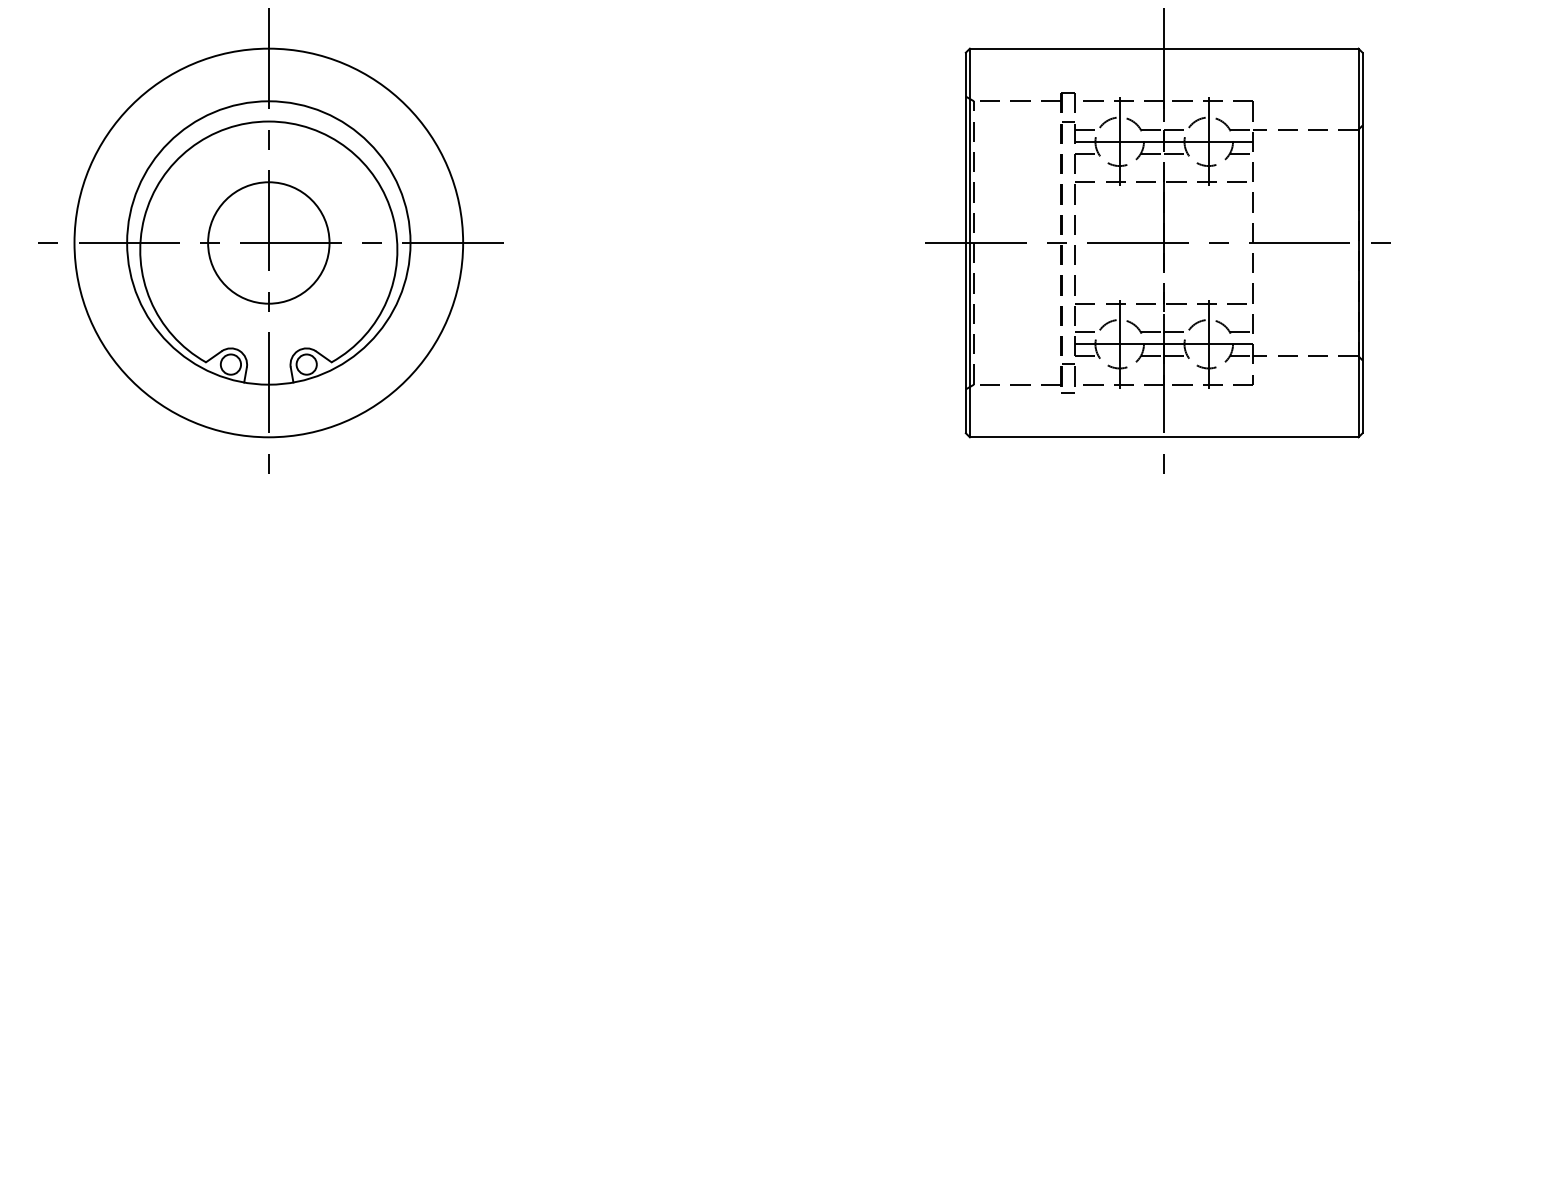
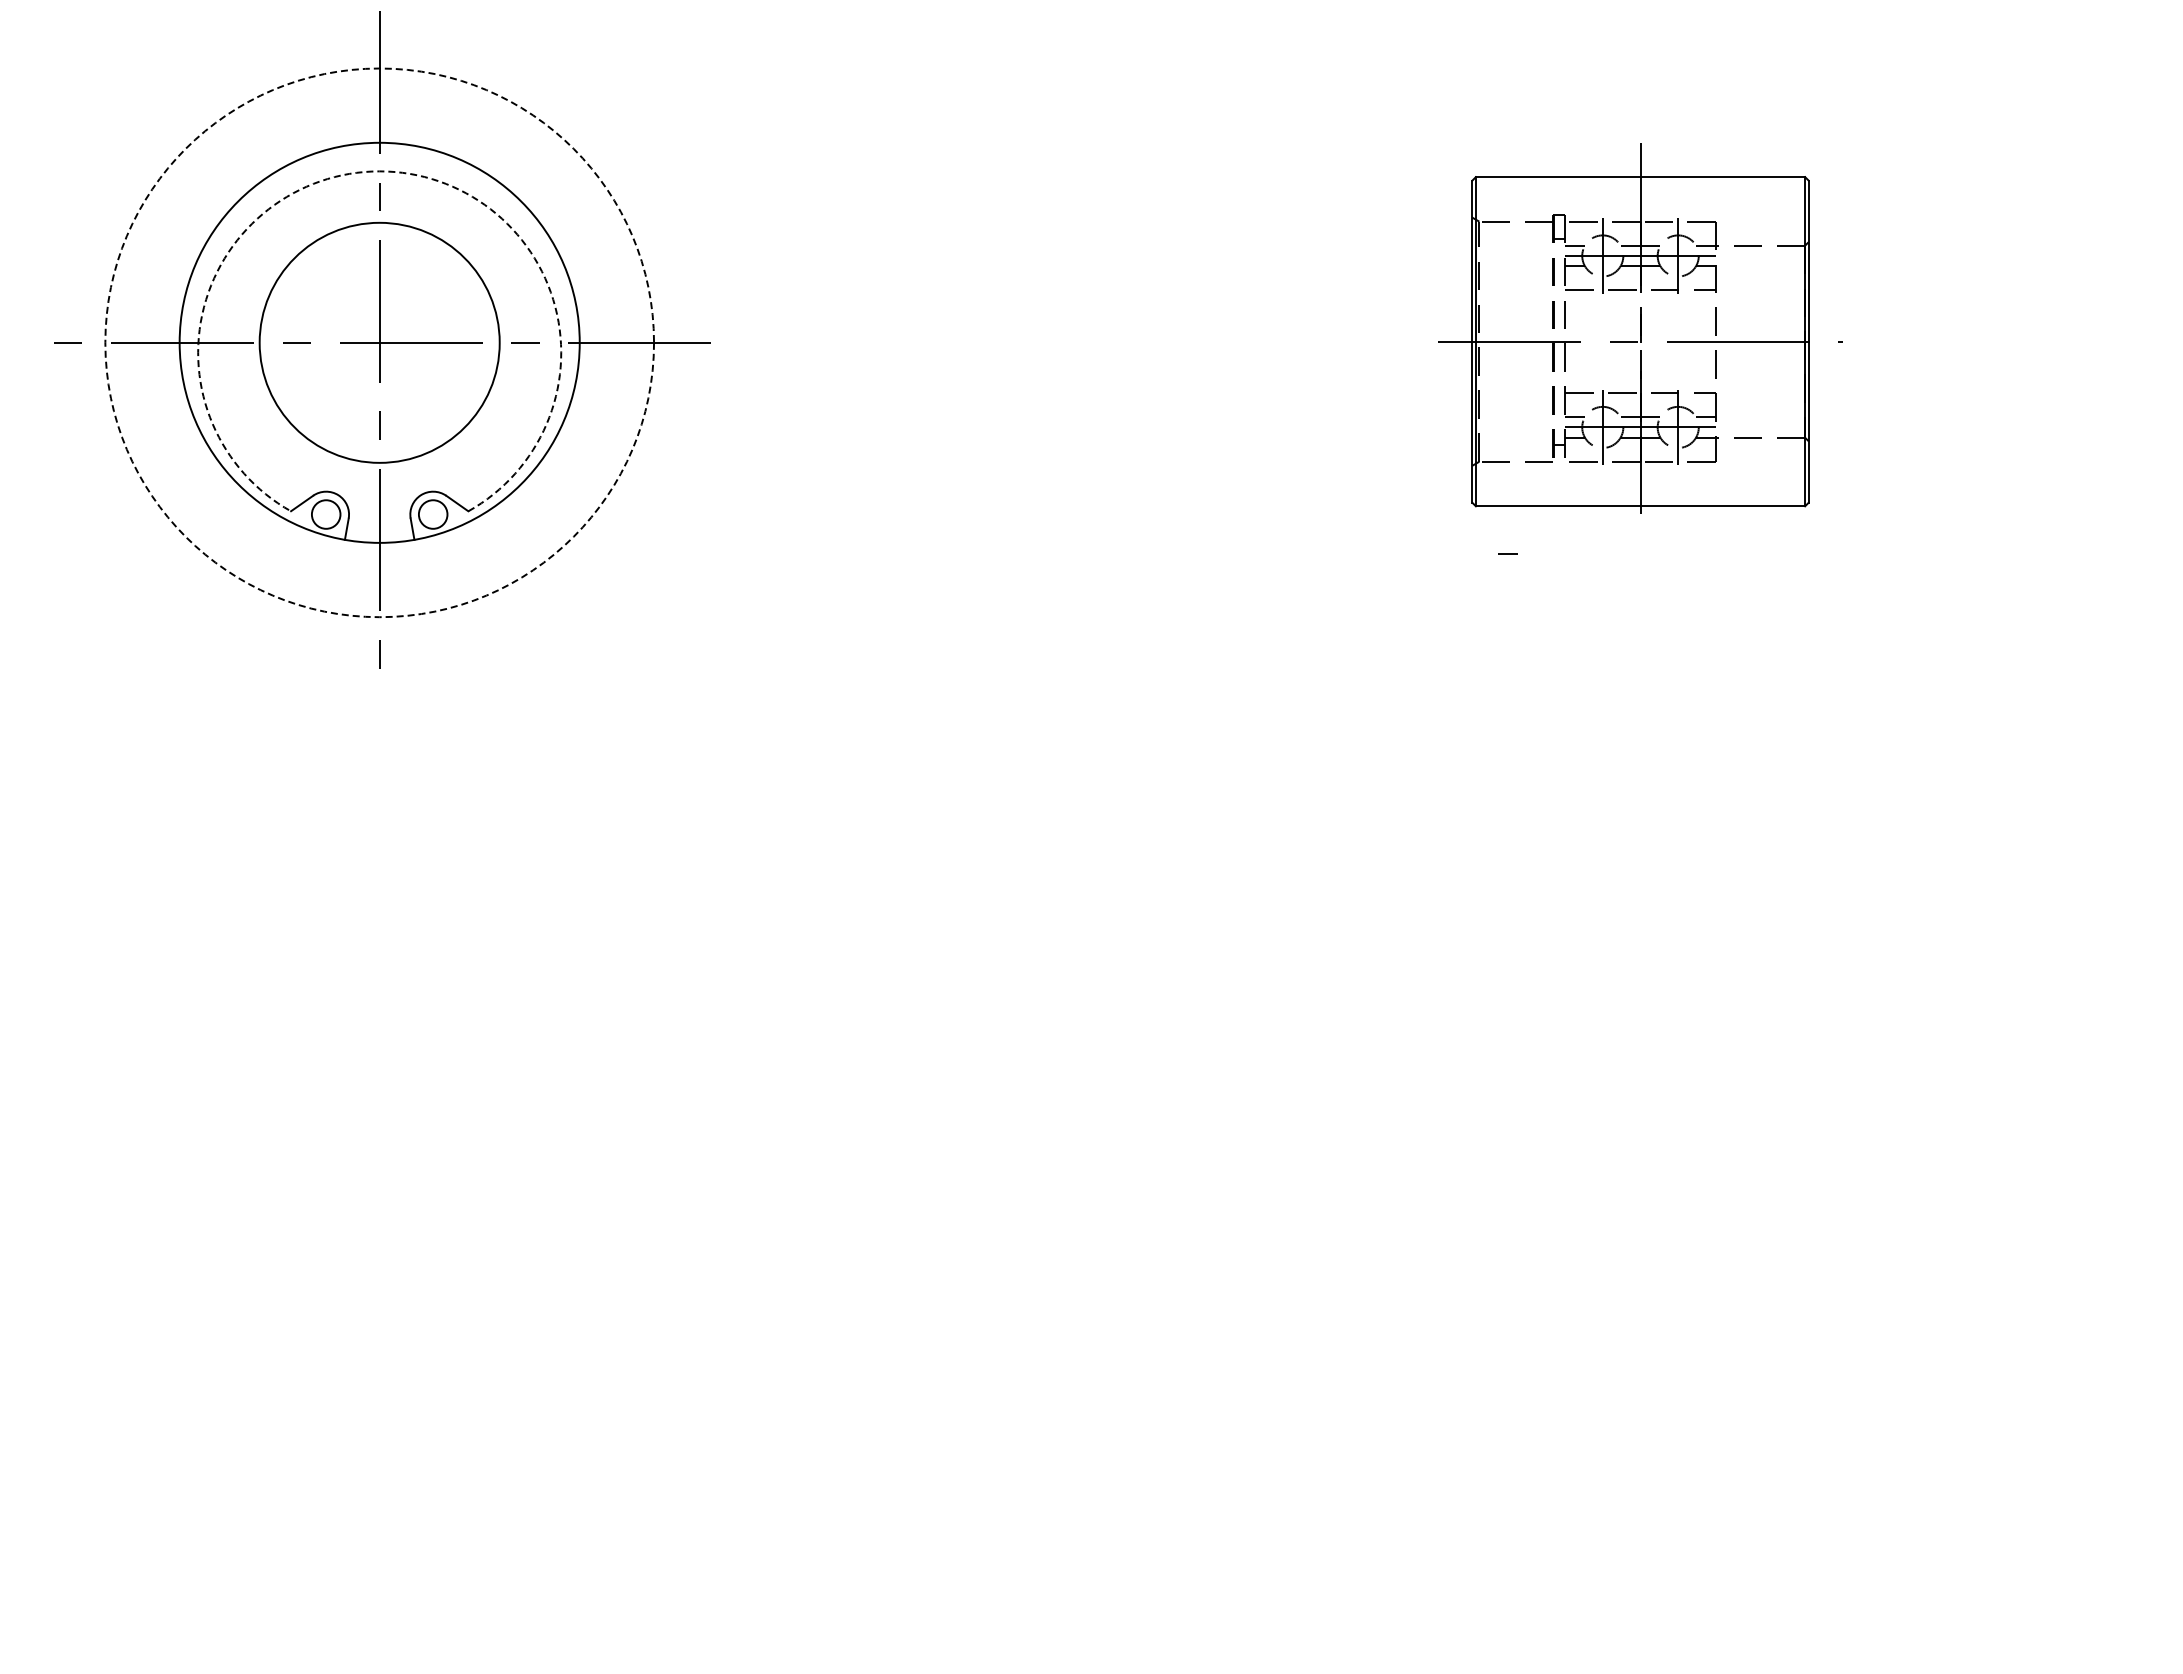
arc: (268, 121) -> (379, 171), solid -> dashed
part: (1158, 240) -> (1635, 339), size x0.6
circle: (268, 242) -> (379, 342), size x1.4
circle: (268, 242) -> (379, 342), solid -> dashed

